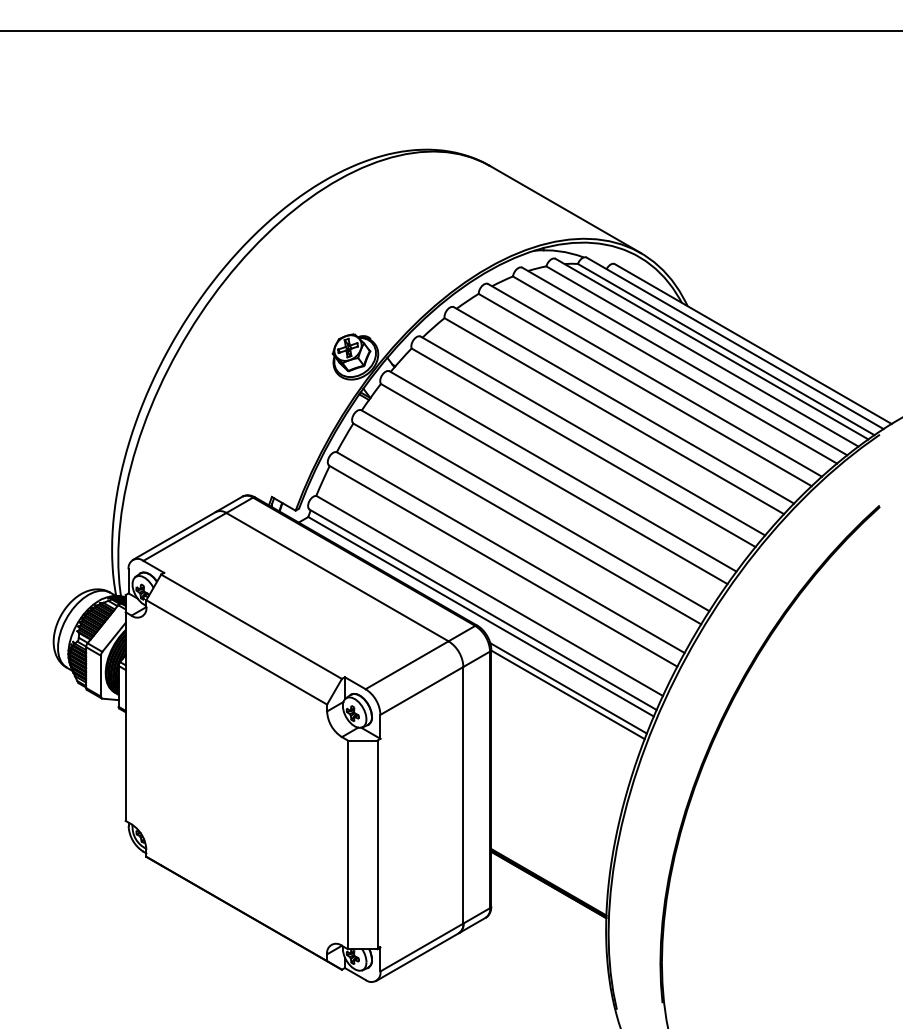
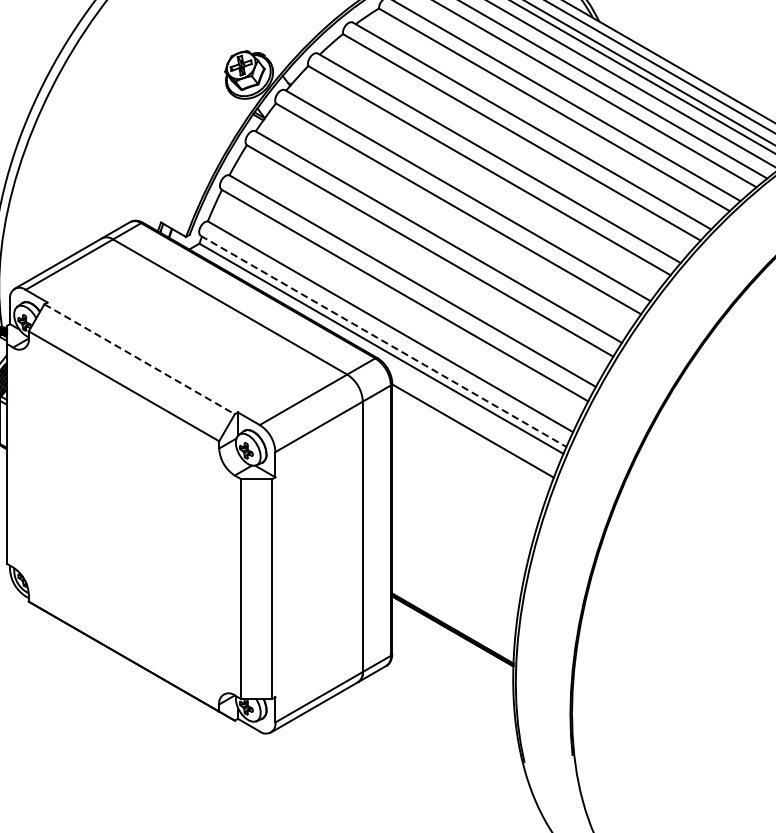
line: (483, 610) -> (384, 342), solid -> dashed
line: (252, 627) -> (140, 360), solid -> dashed
line: (568, 688) -> (473, 424), removed

